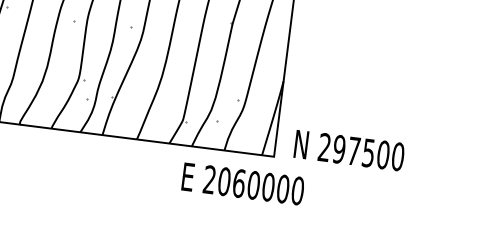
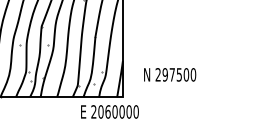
text: (350, 150) -> (170, 74), moved

